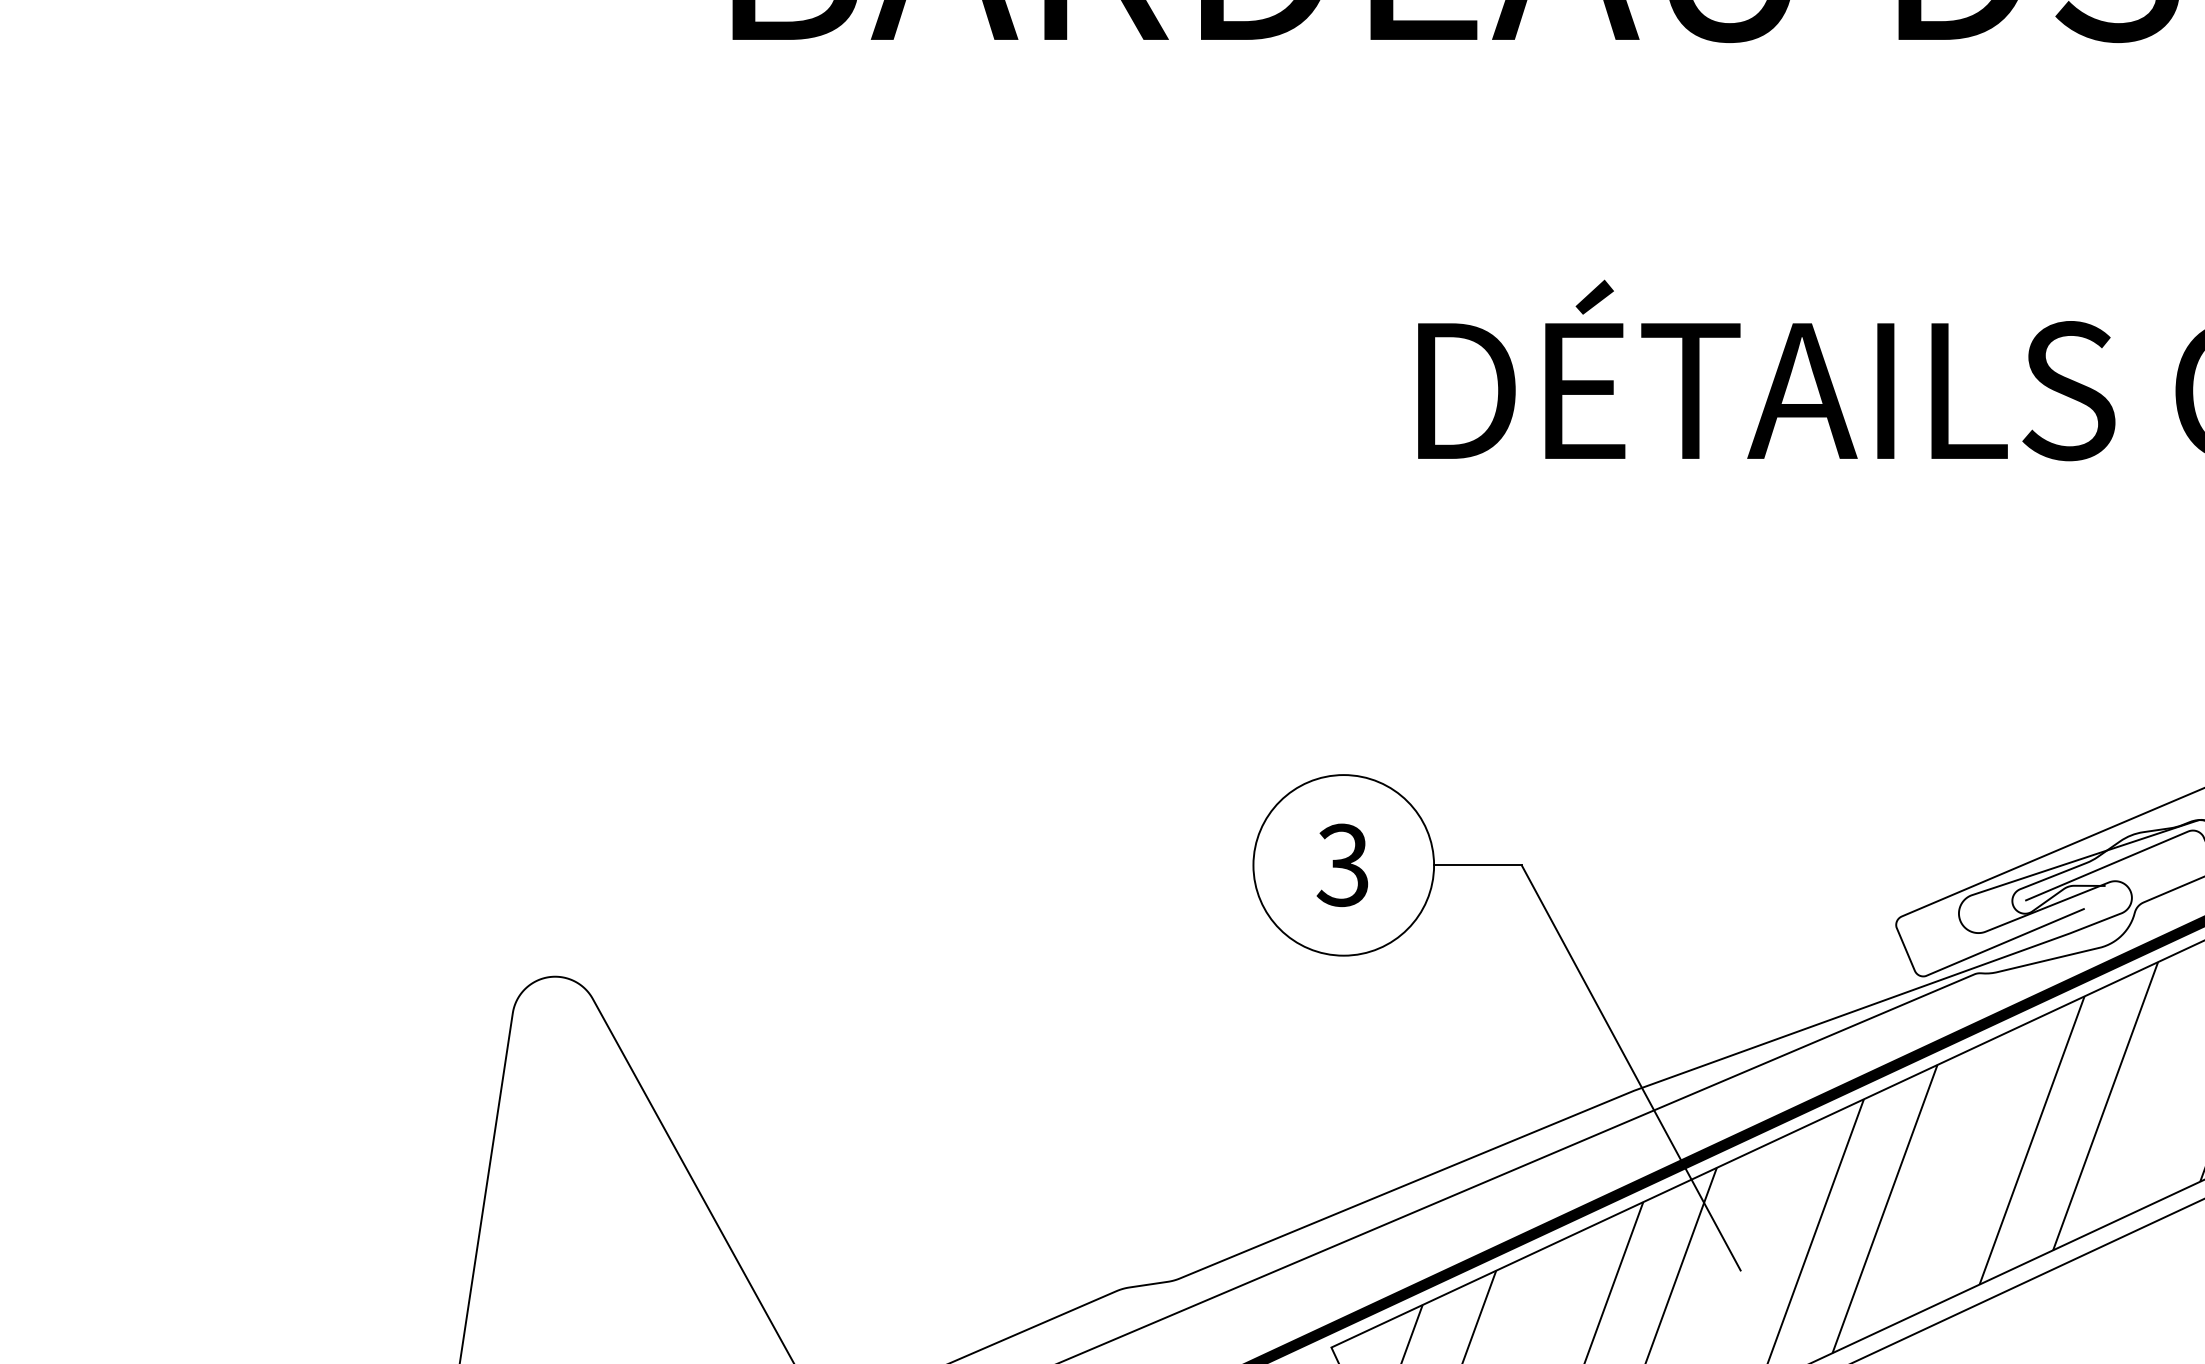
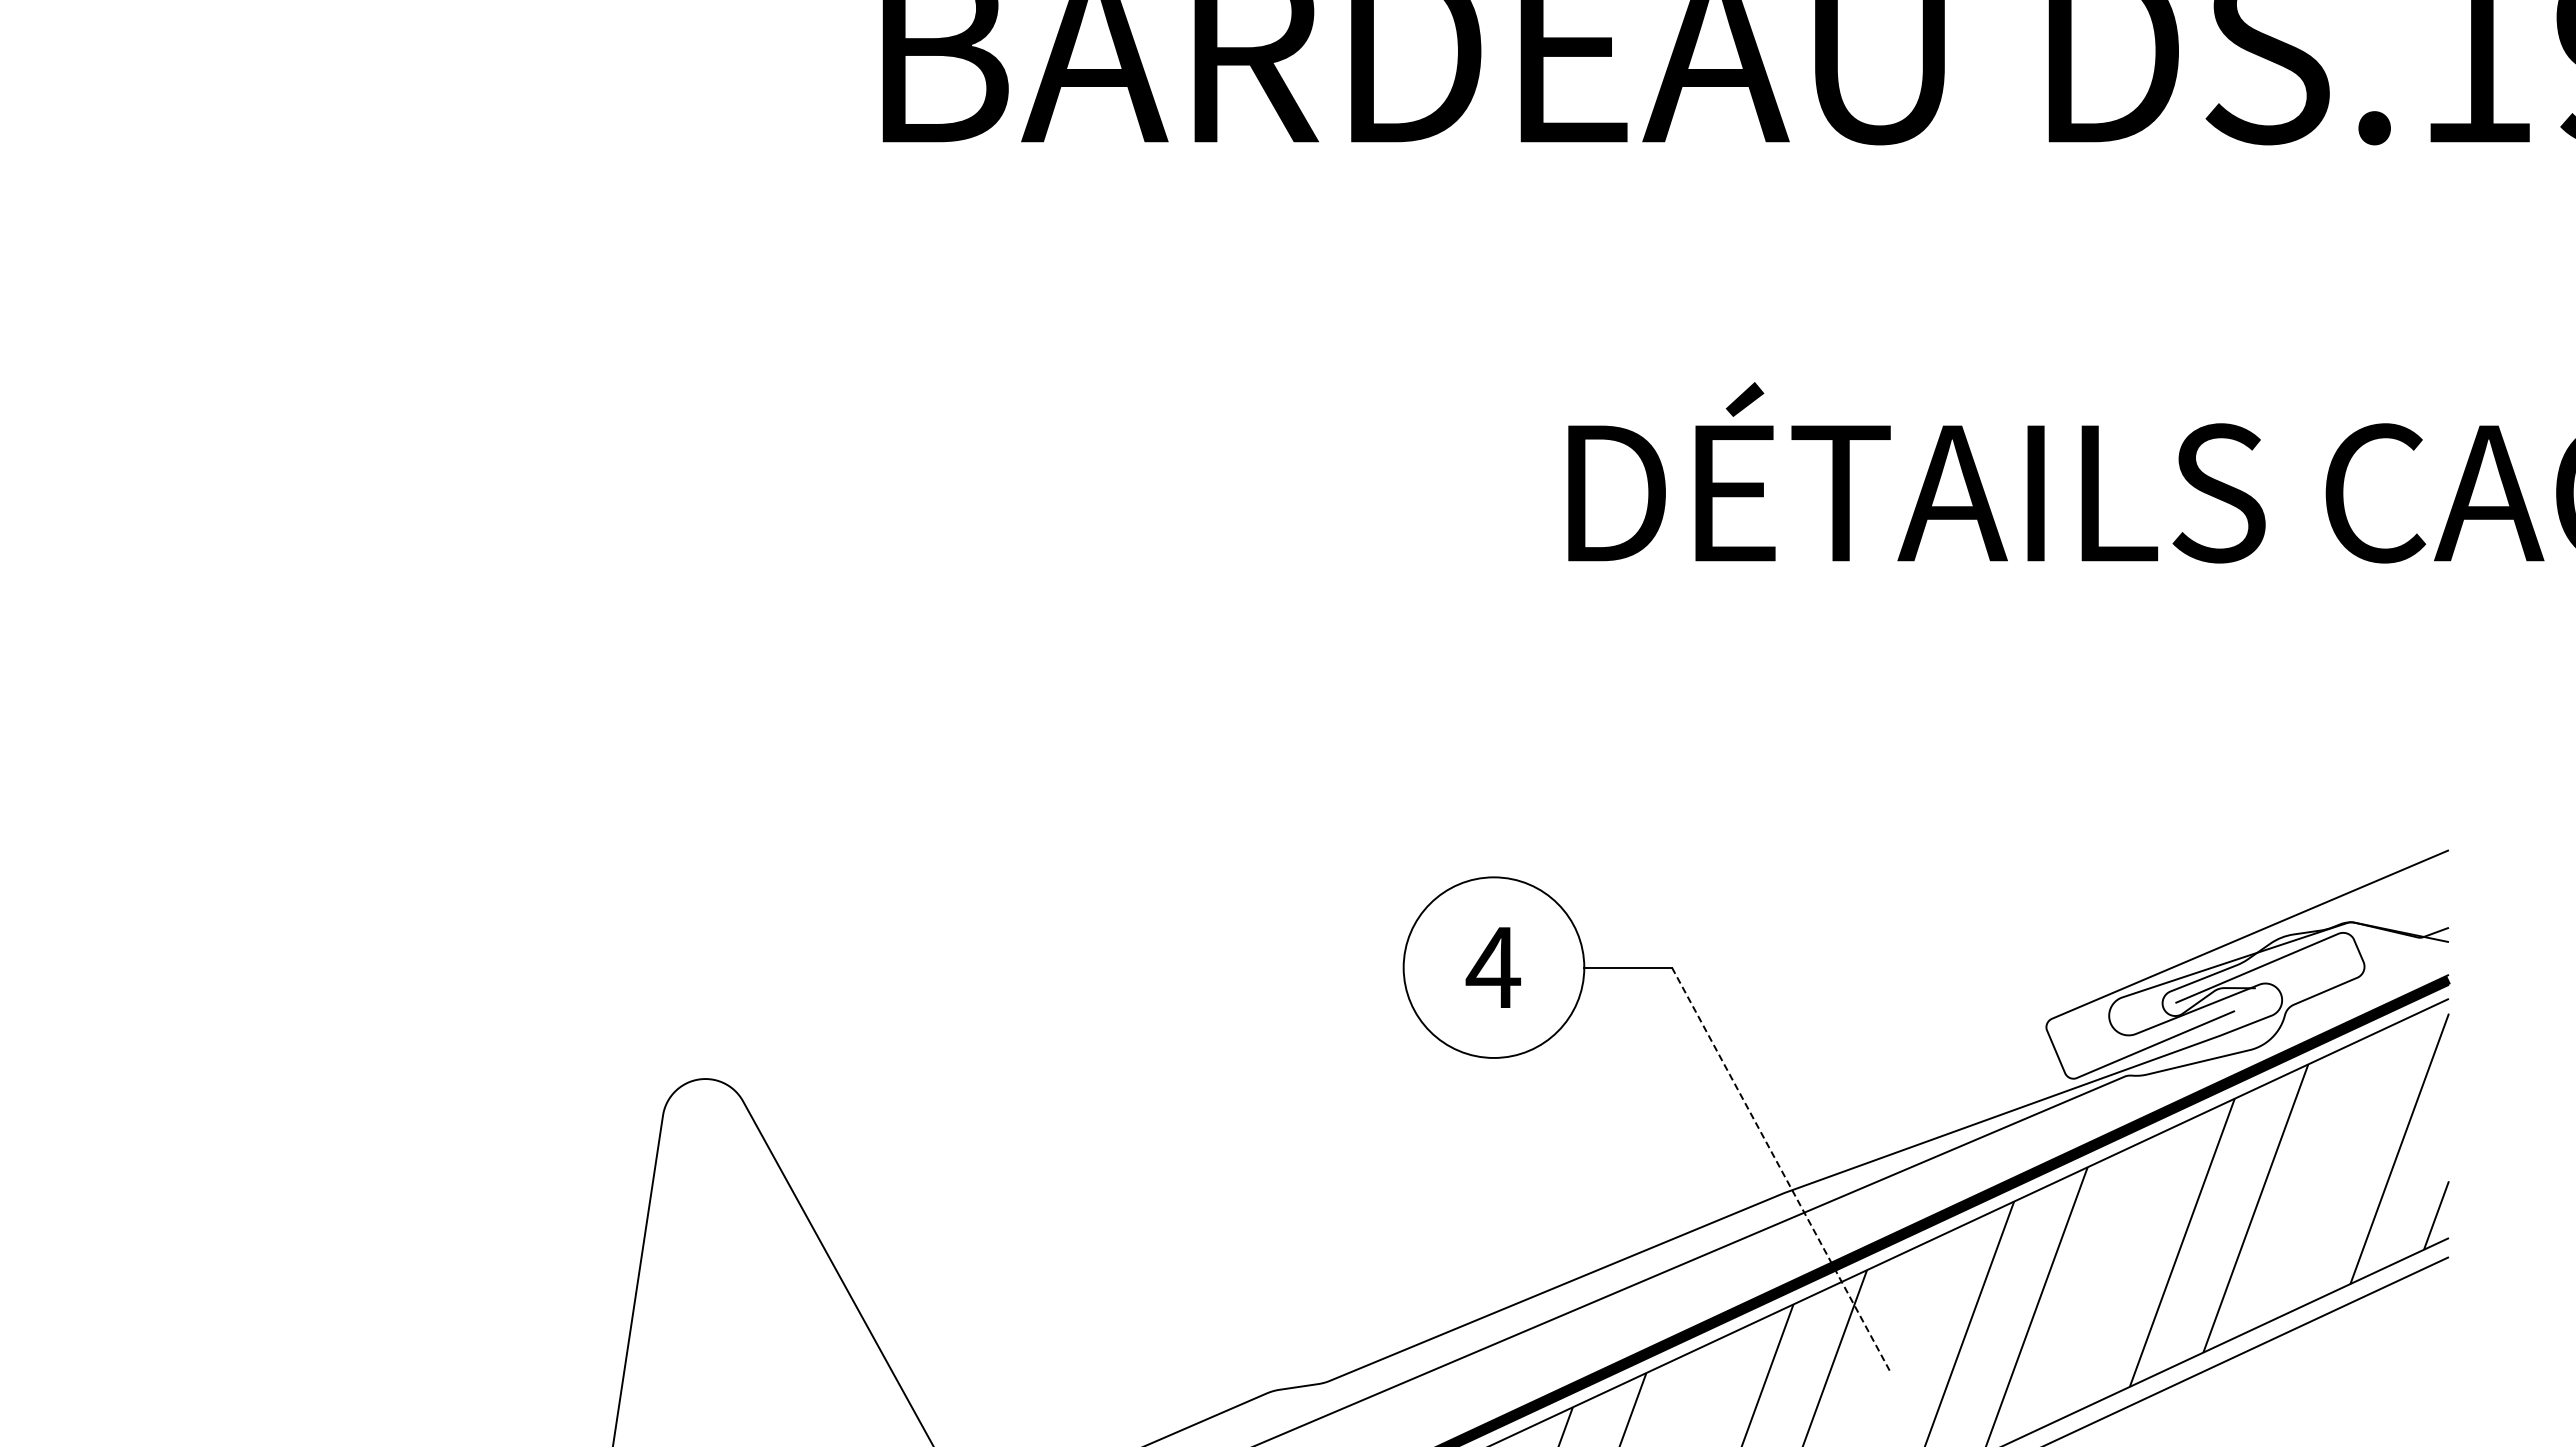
text: (1343, 865) -> (1493, 967), 3 -> 4
line: (1631, 1068) -> (1781, 1170), solid -> dashed

